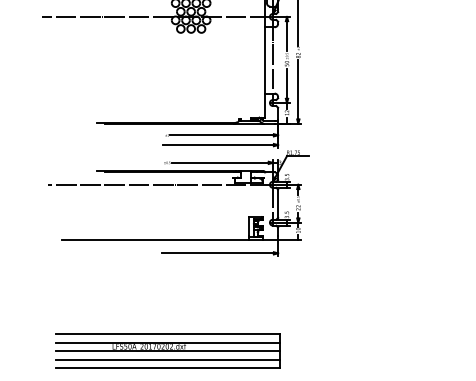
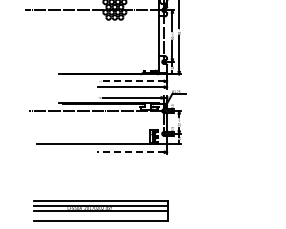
line: (220, 135) -> (132, 81), solid -> dashed
line: (217, 253) -> (130, 152), solid -> dashed
line: (167, 360) -> (100, 216), removed

